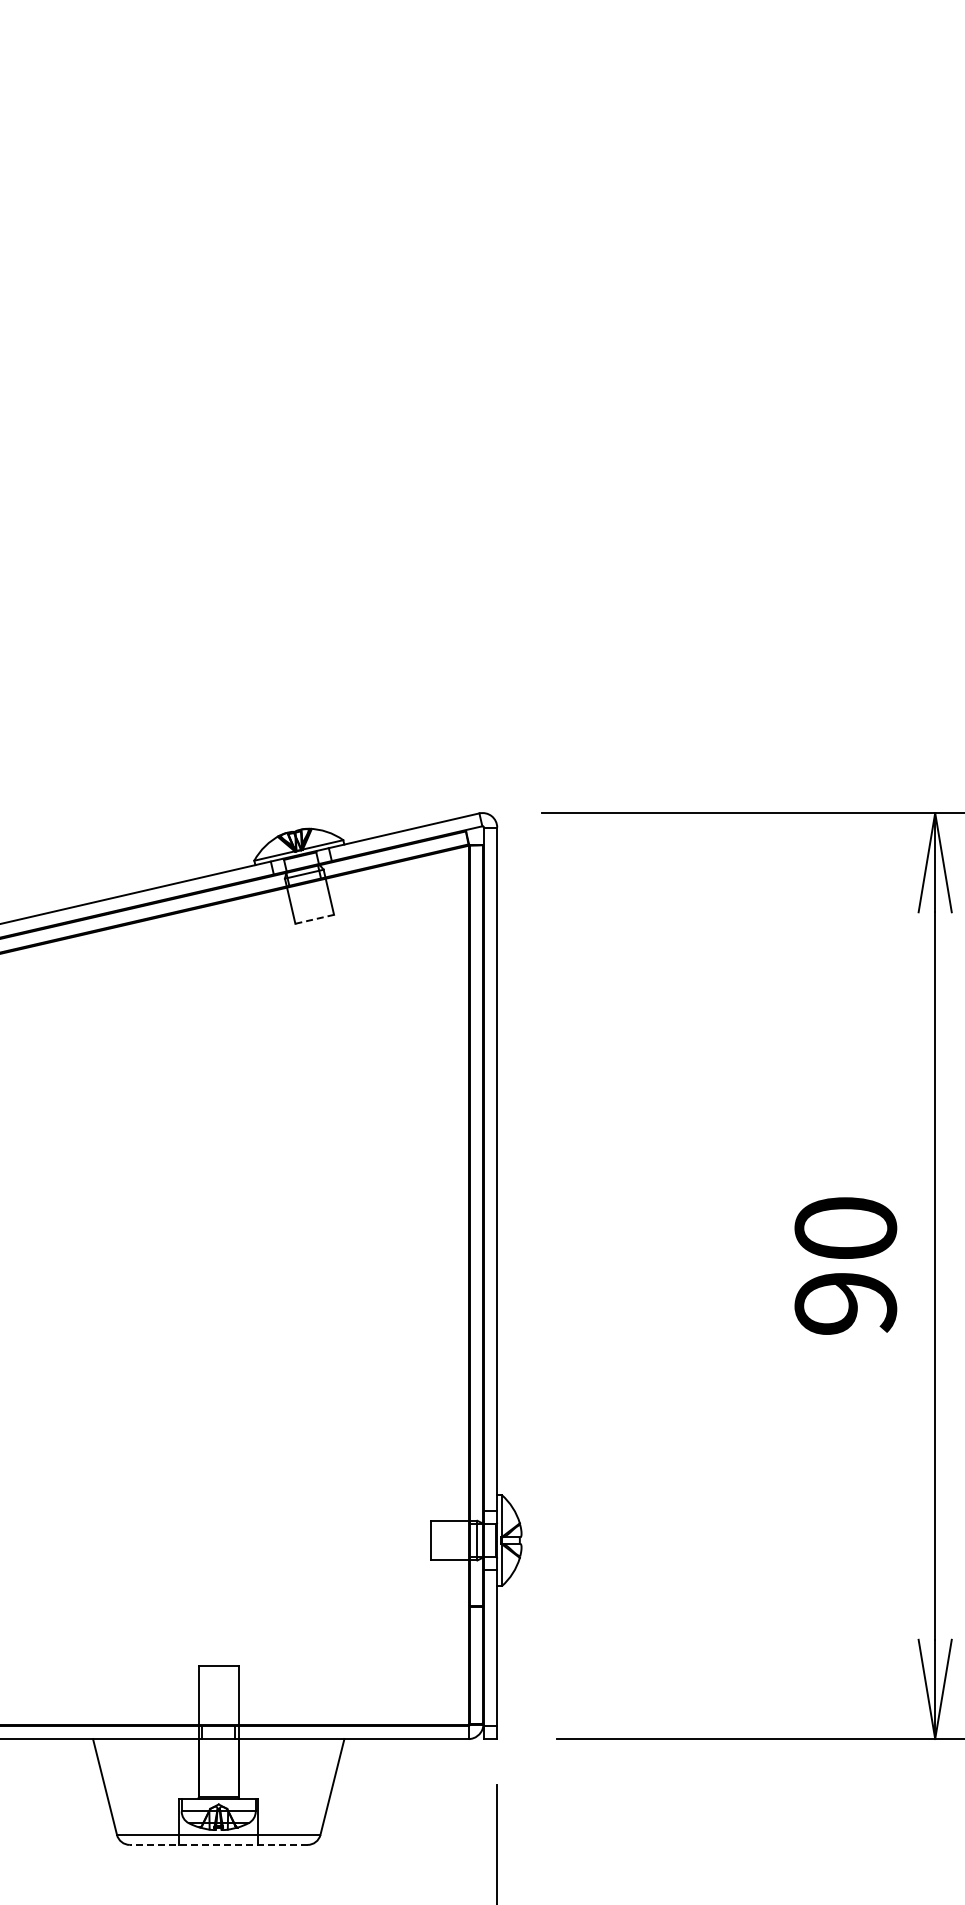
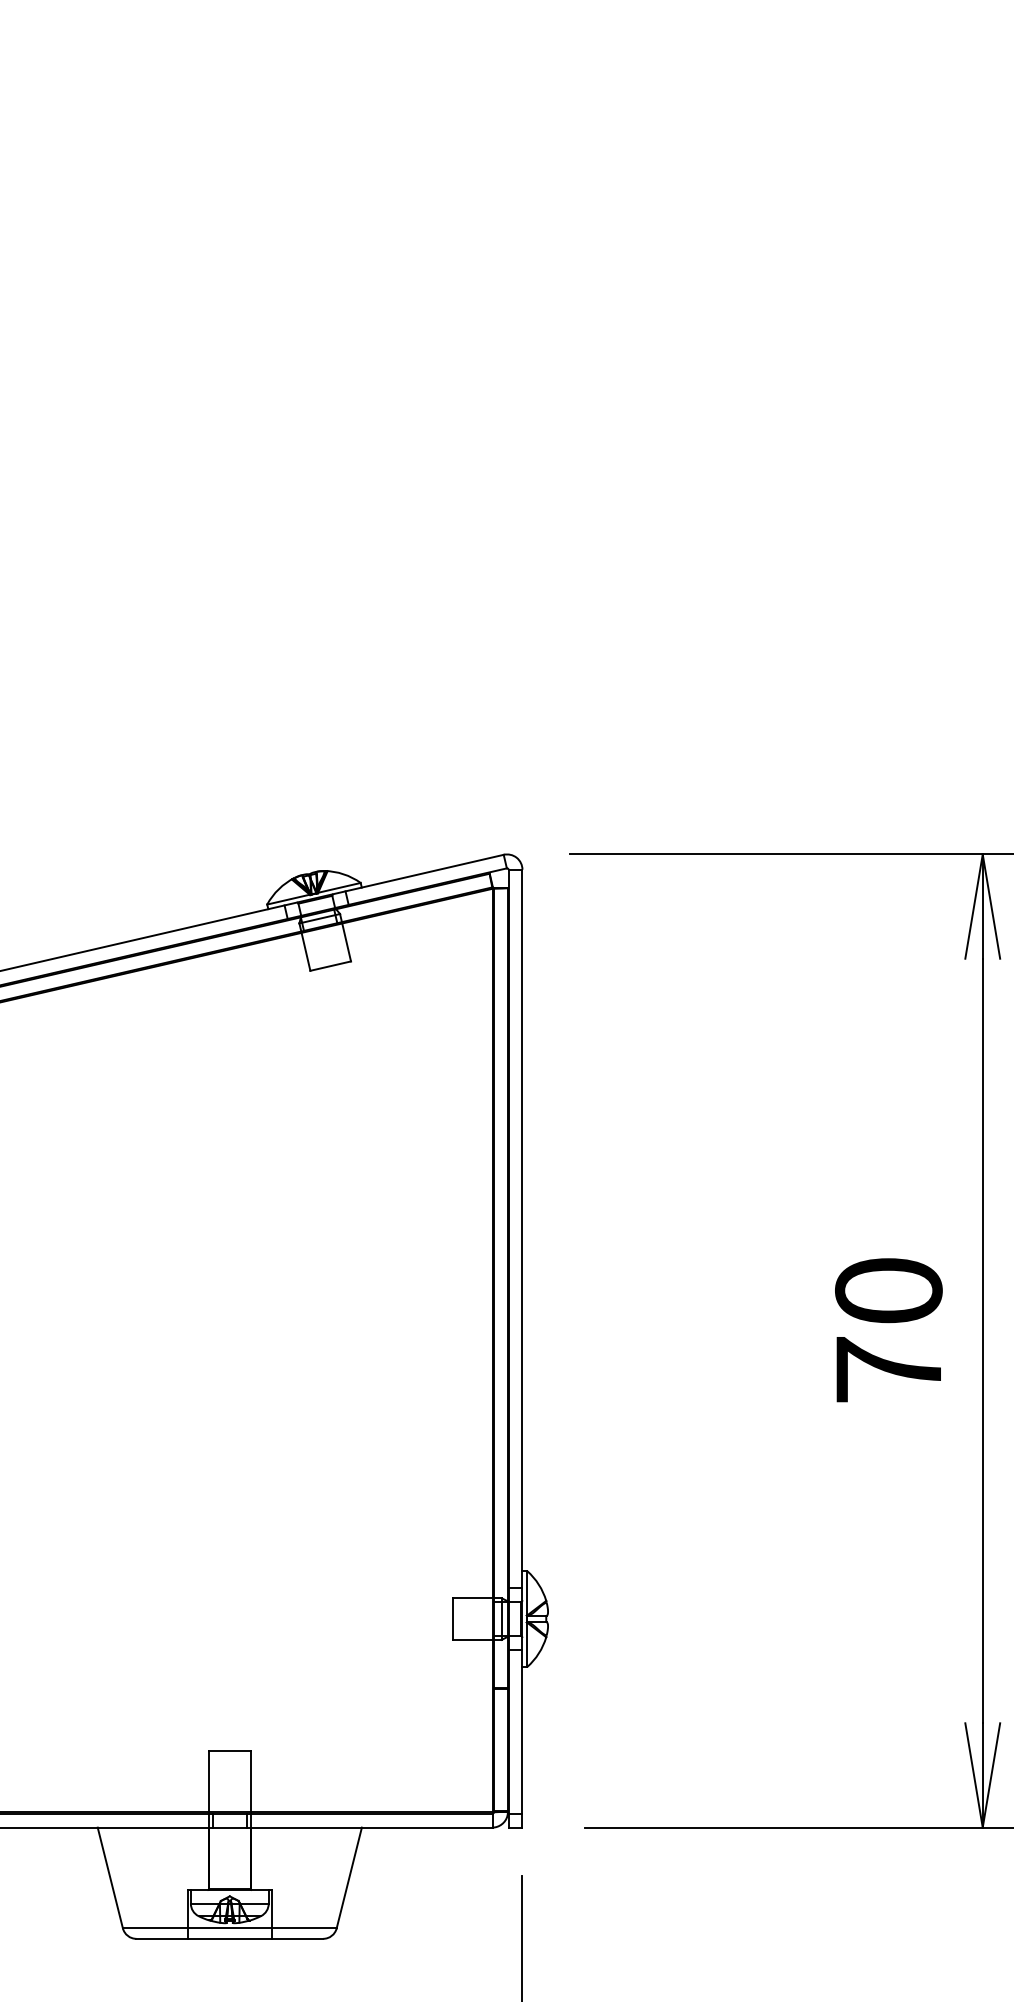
line: (314, 919) -> (330, 966), dashed -> solid
text: (845, 1303) -> (888, 1369), 90 -> 70
line: (218, 1844) -> (229, 1938), dashed -> solid

